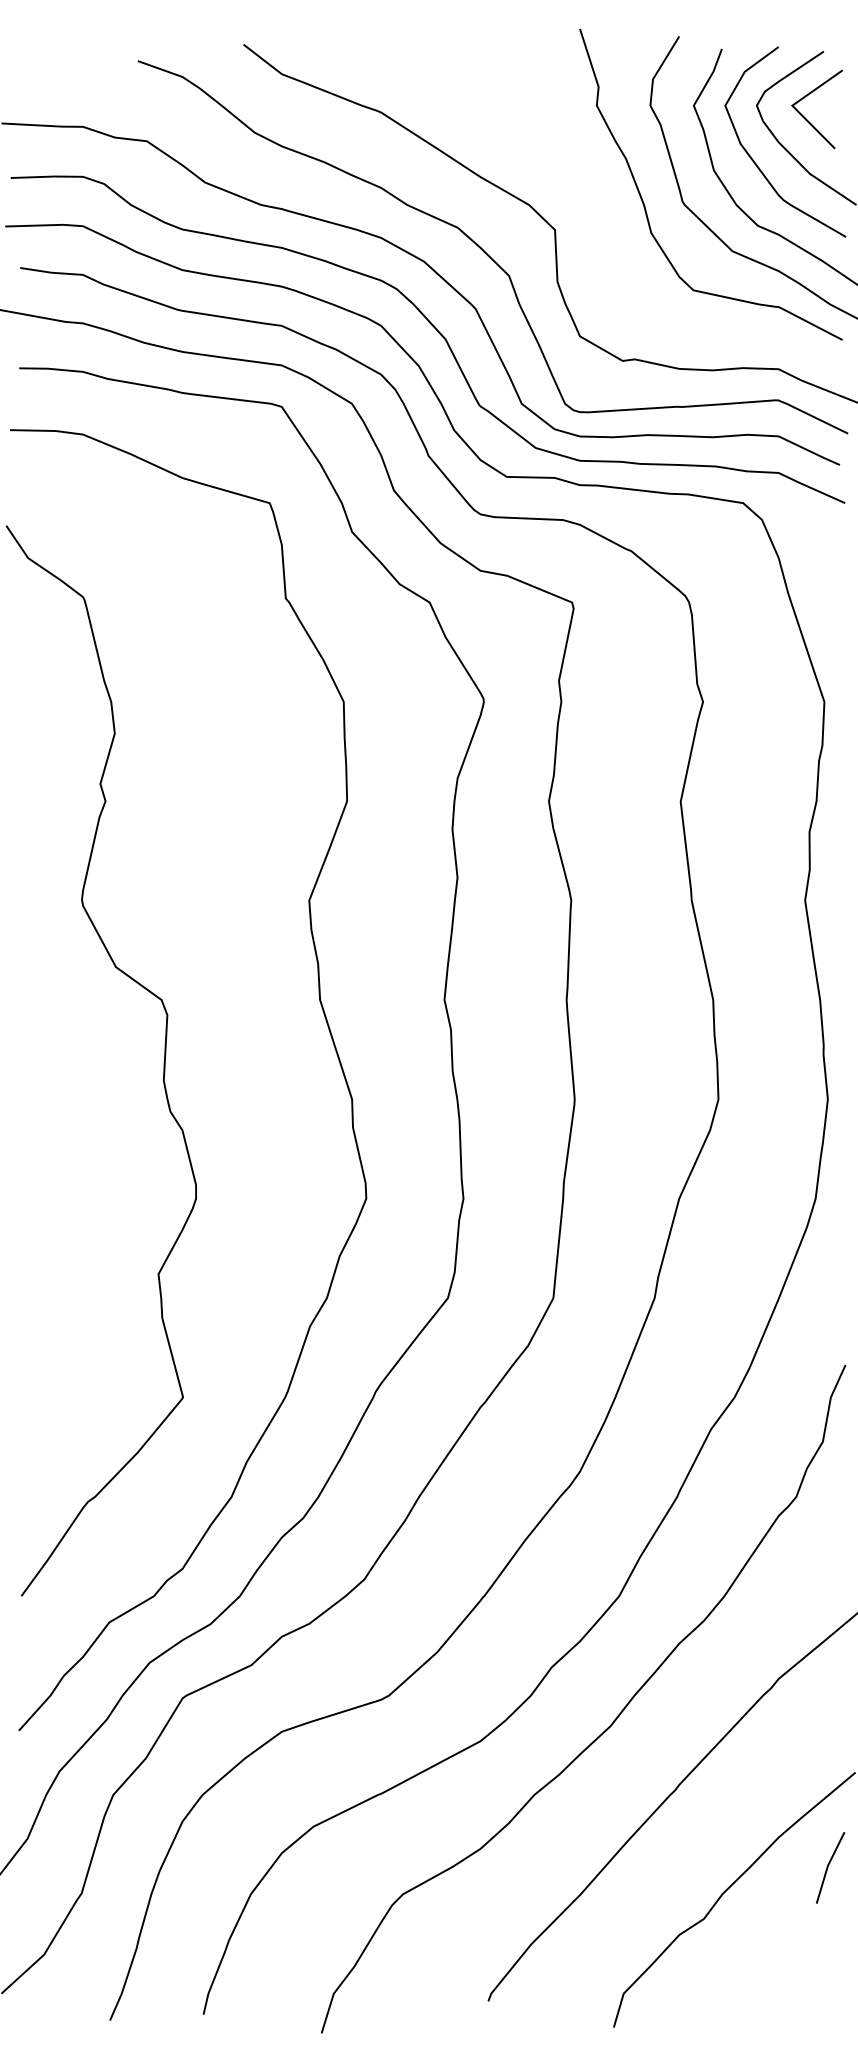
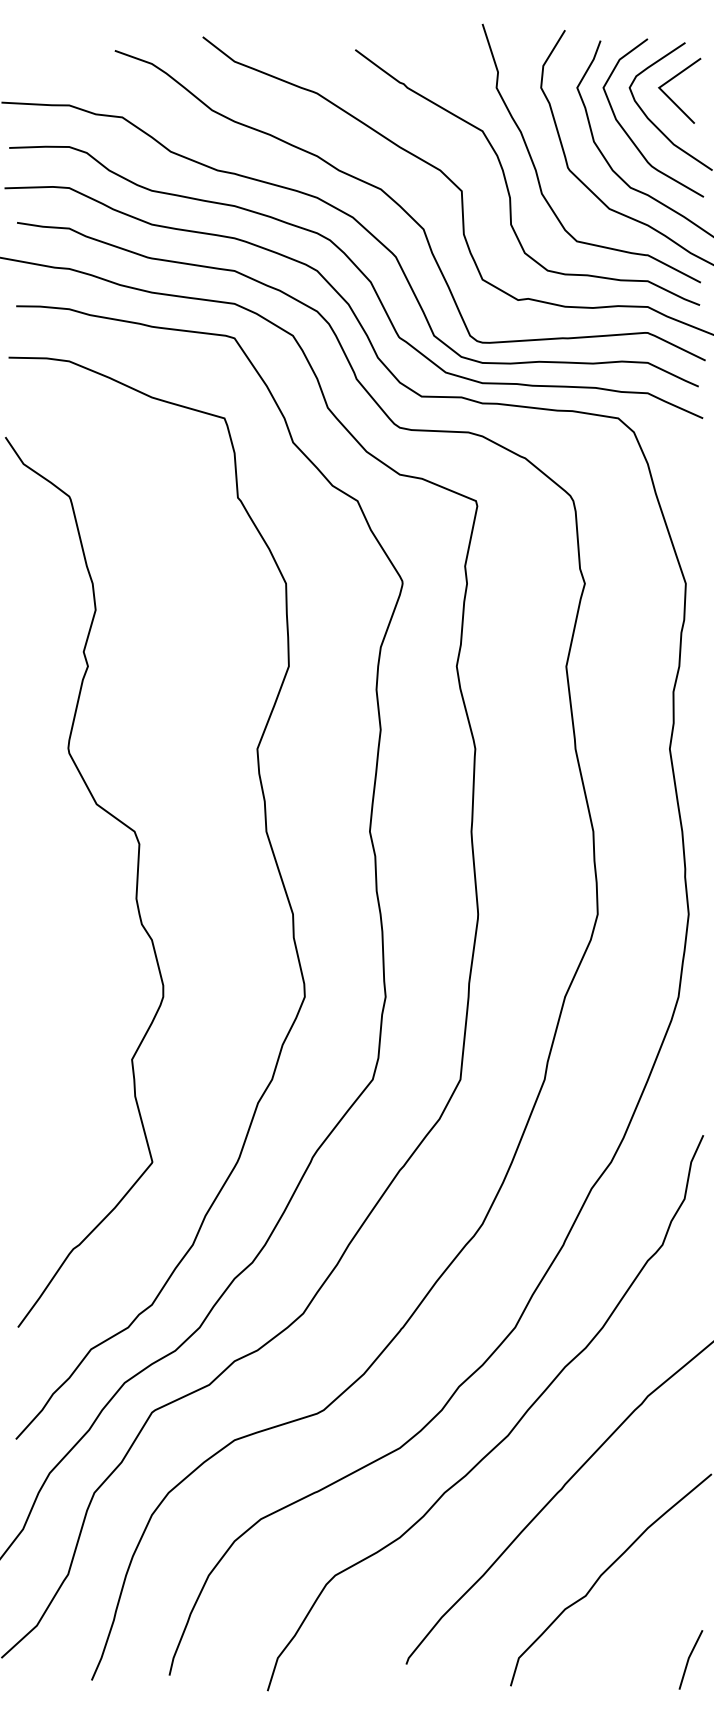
curve: (609, 219) -> (507, 182), added
line: (828, 1867) -> (689, 1659), moved

